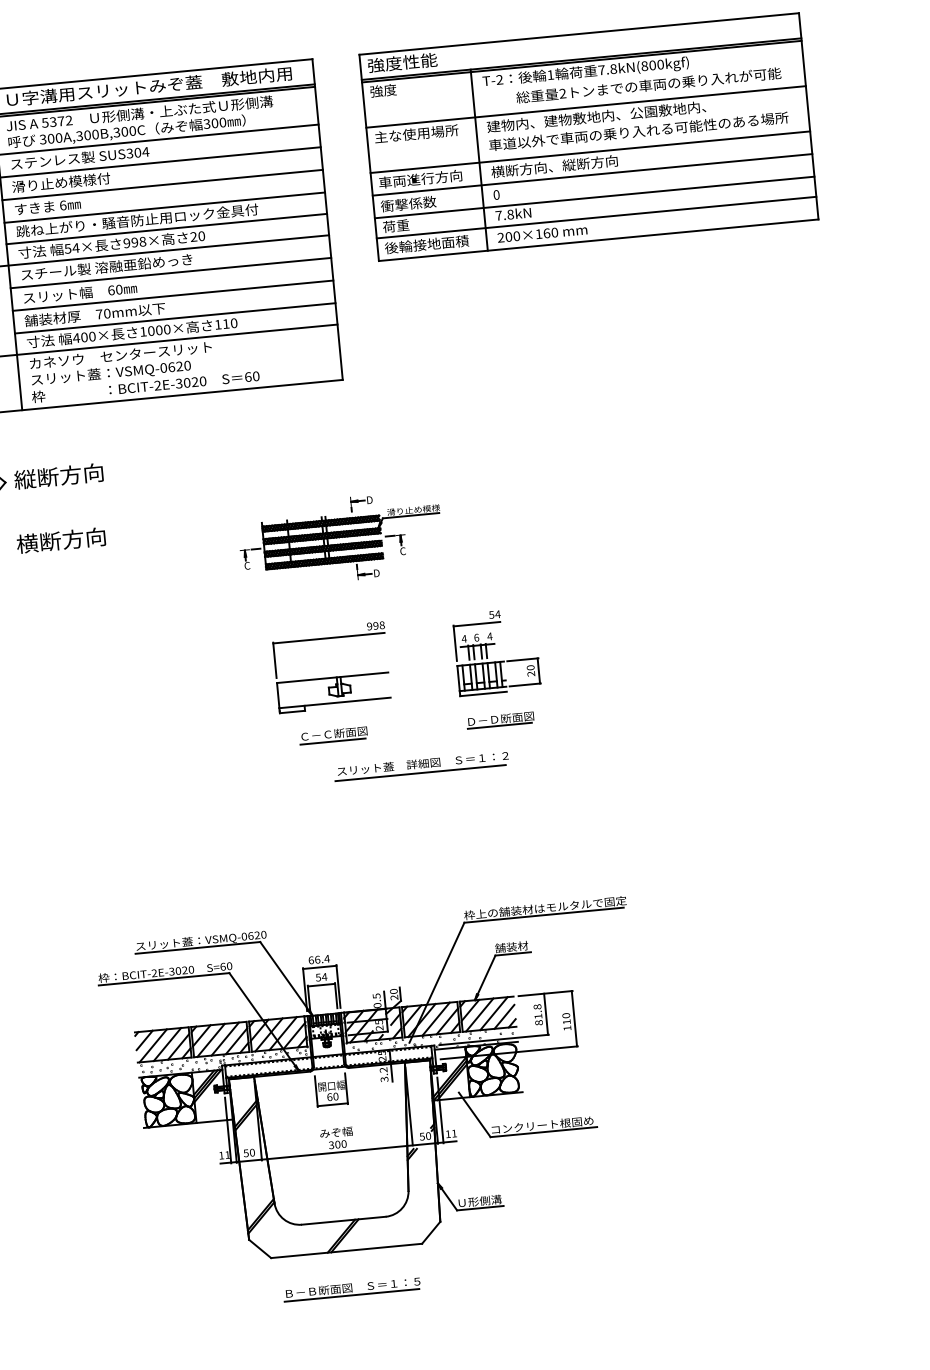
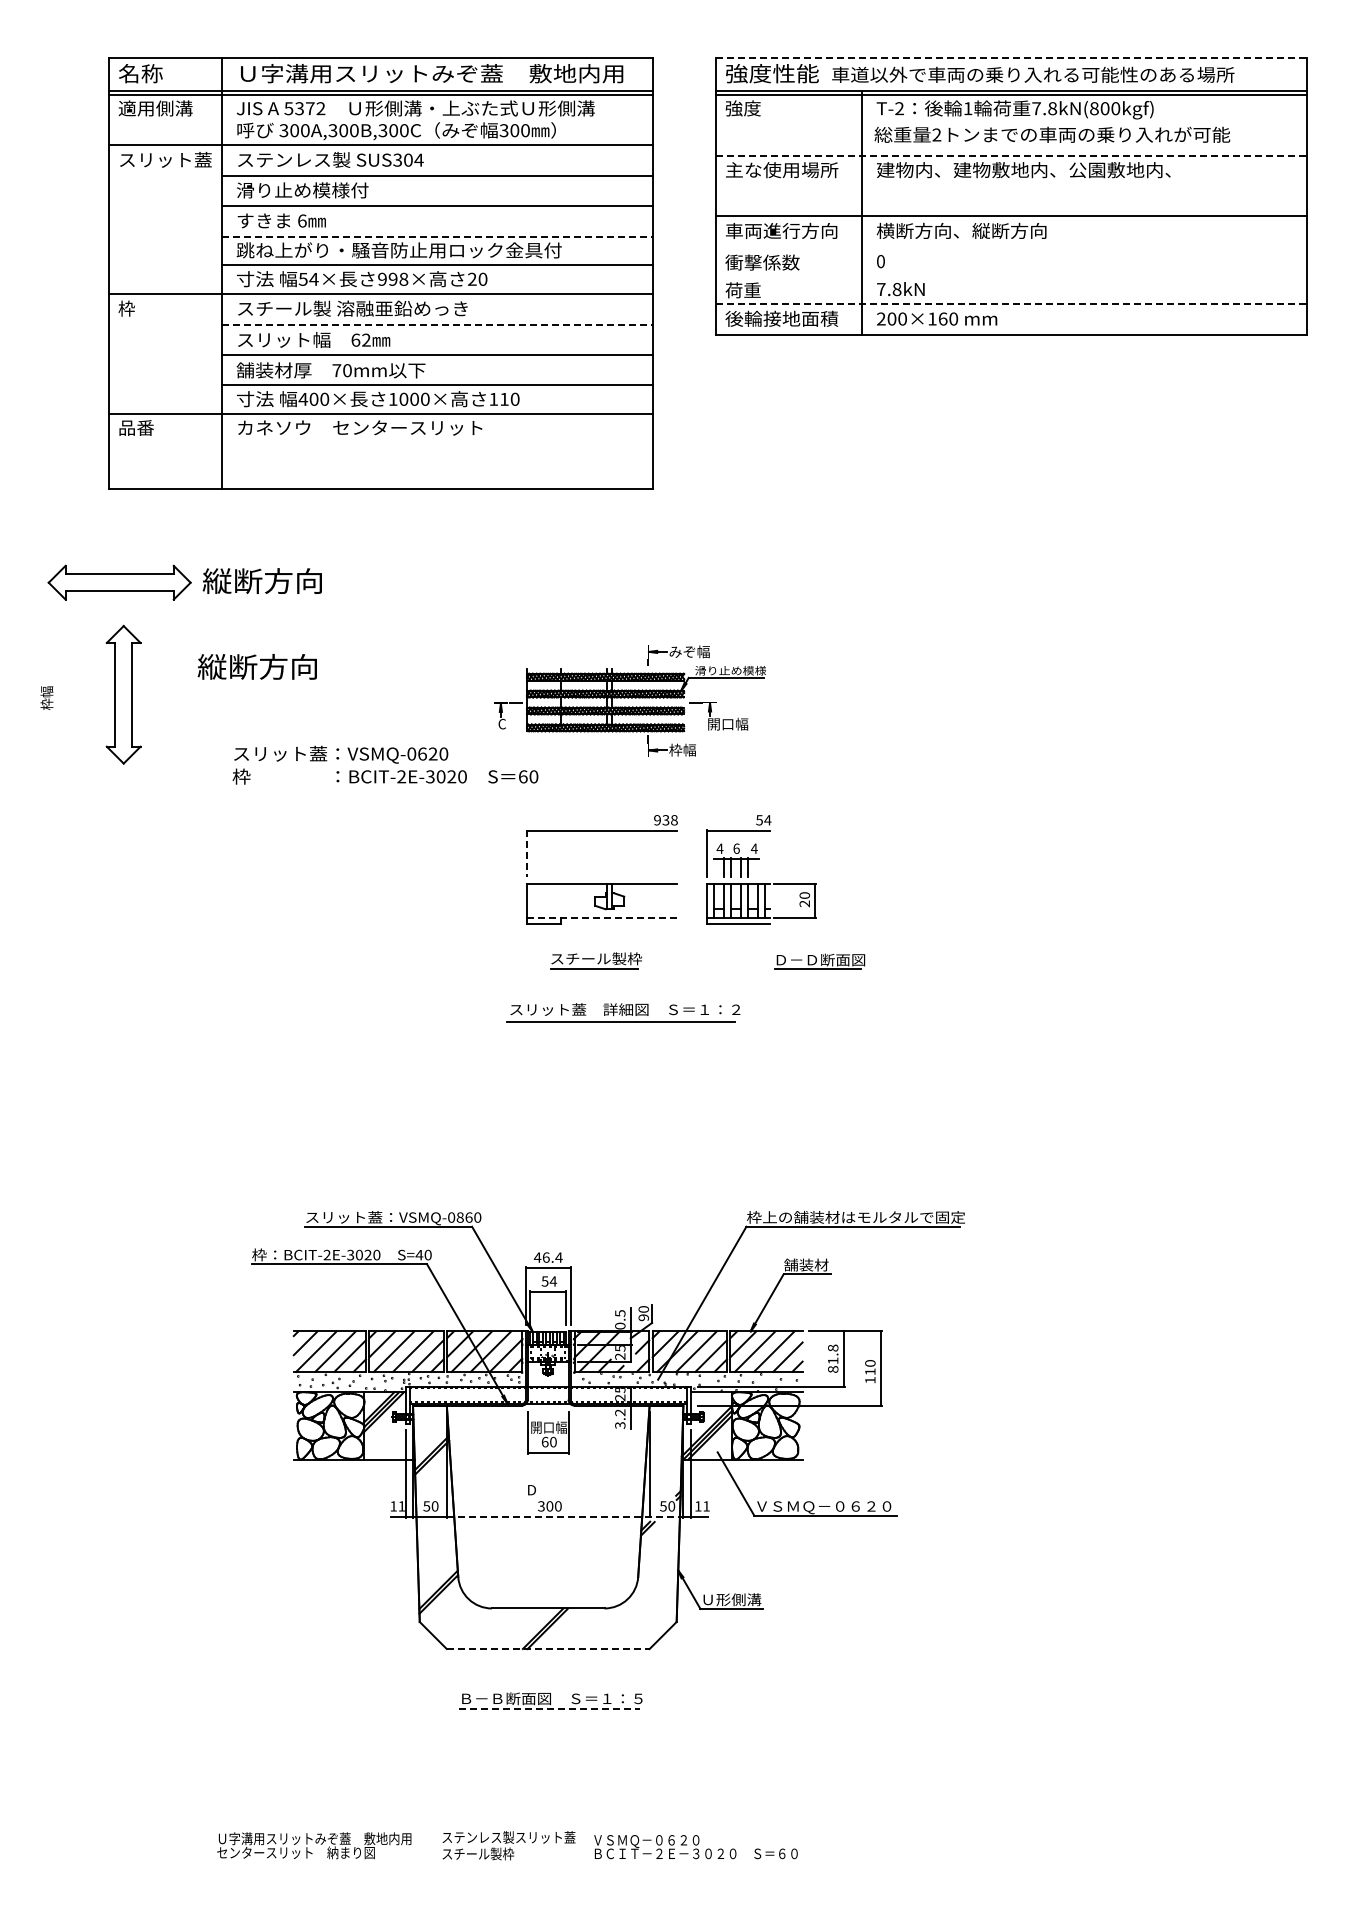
line: (579, 33) -> (1011, 57), solid -> dashed
text: (648, 85) -> (1052, 134), moved
line: (586, 106) -> (1011, 155), solid -> dashed
text: (638, 131) -> (1033, 74), moved
line: (591, 174) -> (1010, 246), removed
line: (594, 197) -> (1010, 277), removed
line: (164, 207) -> (437, 236), solid -> dashed
line: (596, 217) -> (1011, 304), solid -> dashed
line: (171, 273) -> (437, 324), solid -> dashed
text: (119, 289) -> (366, 339), 60 -> 62
text: (144, 377) -> (385, 764), moved
text: (381, 498) -> (689, 651), D -> みぞ幅
text: (26, 543) -> (211, 666), 横断方向 -> 縦断方向
text: (414, 549) -> (727, 723), C -> 開口幅
text: (383, 572) -> (682, 749), D -> 枠幅
text: (375, 626) -> (665, 820), 998 -> 938
part: (494, 644) -> (759, 859), moved
line: (275, 660) -> (527, 853), solid -> dashed
line: (334, 702) -> (601, 917), solid -> dashed
text: (333, 733) -> (596, 958), Ｃ－Ｃ断面図 -> スチール製枠
part: (421, 765) -> (623, 1012), moved
text: (253, 935) -> (464, 1217), VSMQ-0620 -> VSMQ-0860
text: (311, 960) -> (537, 1257), 66.4 -> 46.4
text: (222, 966) -> (418, 1254), S=60 -> S=40
text: (394, 997) -> (644, 1317), 20 -> 90
text: (542, 1126) -> (824, 1507), コンクリート根固め -> ＶＳＭＱ－０６２０
text: (336, 1132) -> (549, 1489), みぞ幅 -> D
line: (350, 1151) -> (565, 1516), solid -> dashed
line: (346, 1251) -> (548, 1649), solid -> dashed
line: (352, 1295) -> (550, 1708), solid -> dashed

